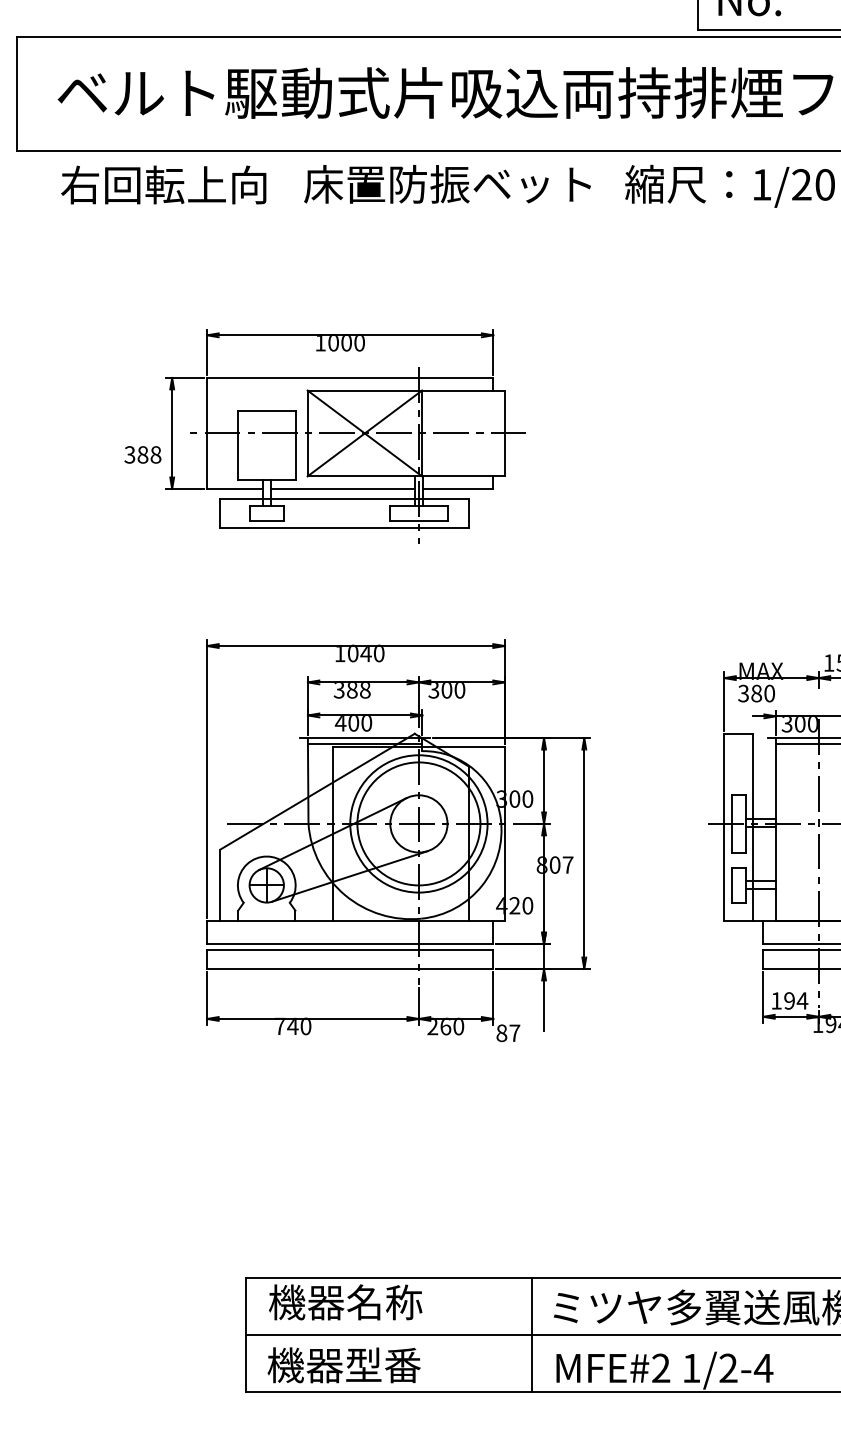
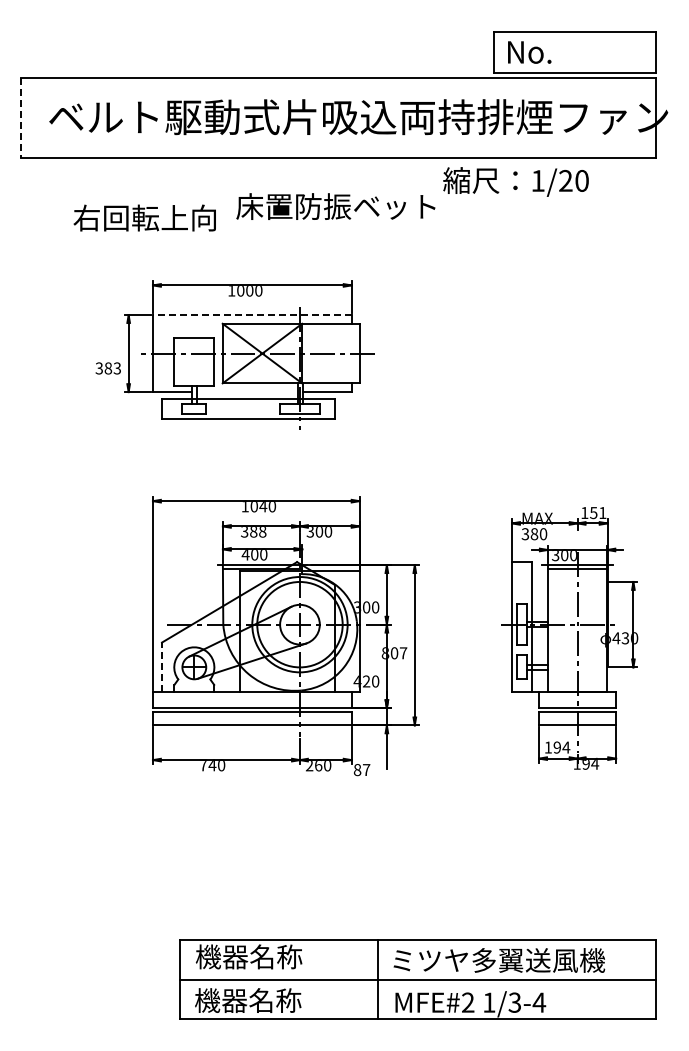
line: (16, 93) -> (20, 117), solid -> dashed
text: (163, 184) -> (144, 217), moved
text: (447, 184) -> (335, 206), moved
line: (349, 378) -> (251, 315), solid -> dashed
text: (156, 454) -> (117, 368), 388 -> 383
line: (343, 489) -> (247, 392), removed
line: (220, 885) -> (162, 667), solid -> dashed
text: (383, 1365) -> (275, 1000), 機器型番 -> 機器名称
text: (727, 1368) -> (514, 1002), 1/2-4 -> 1/3-4

